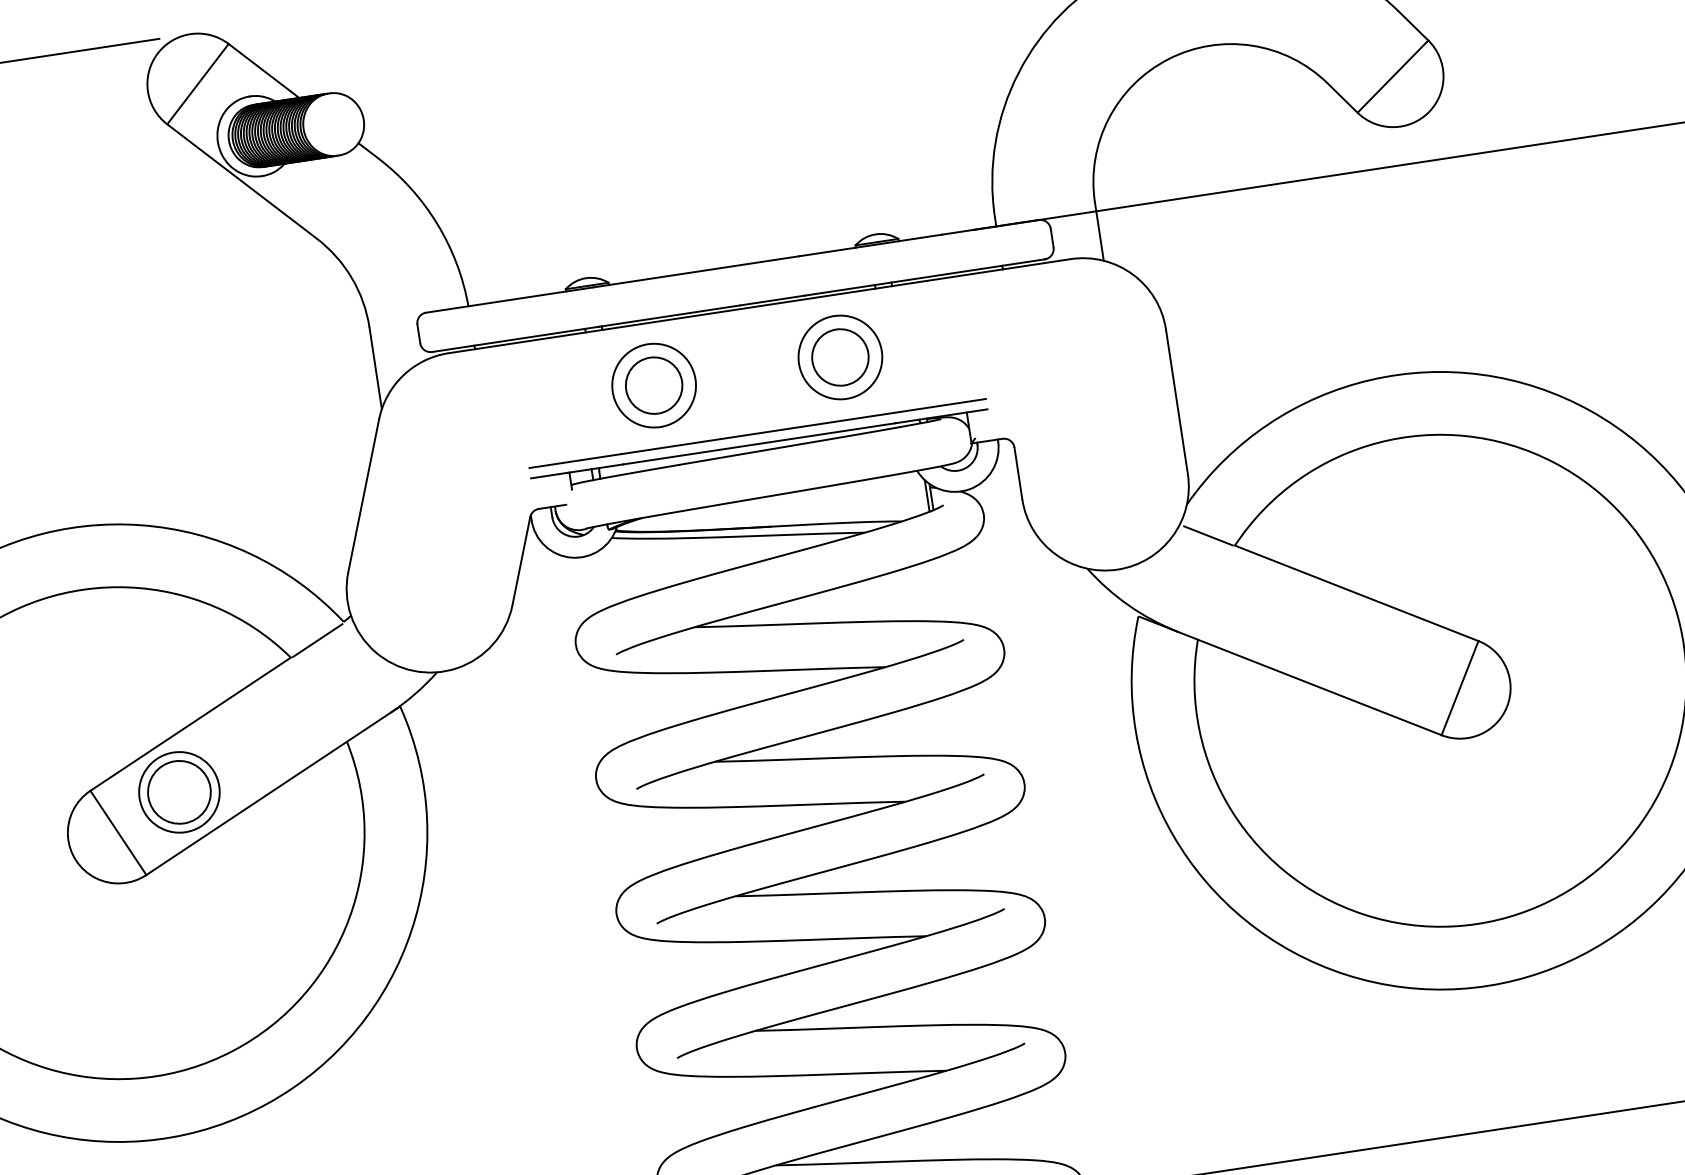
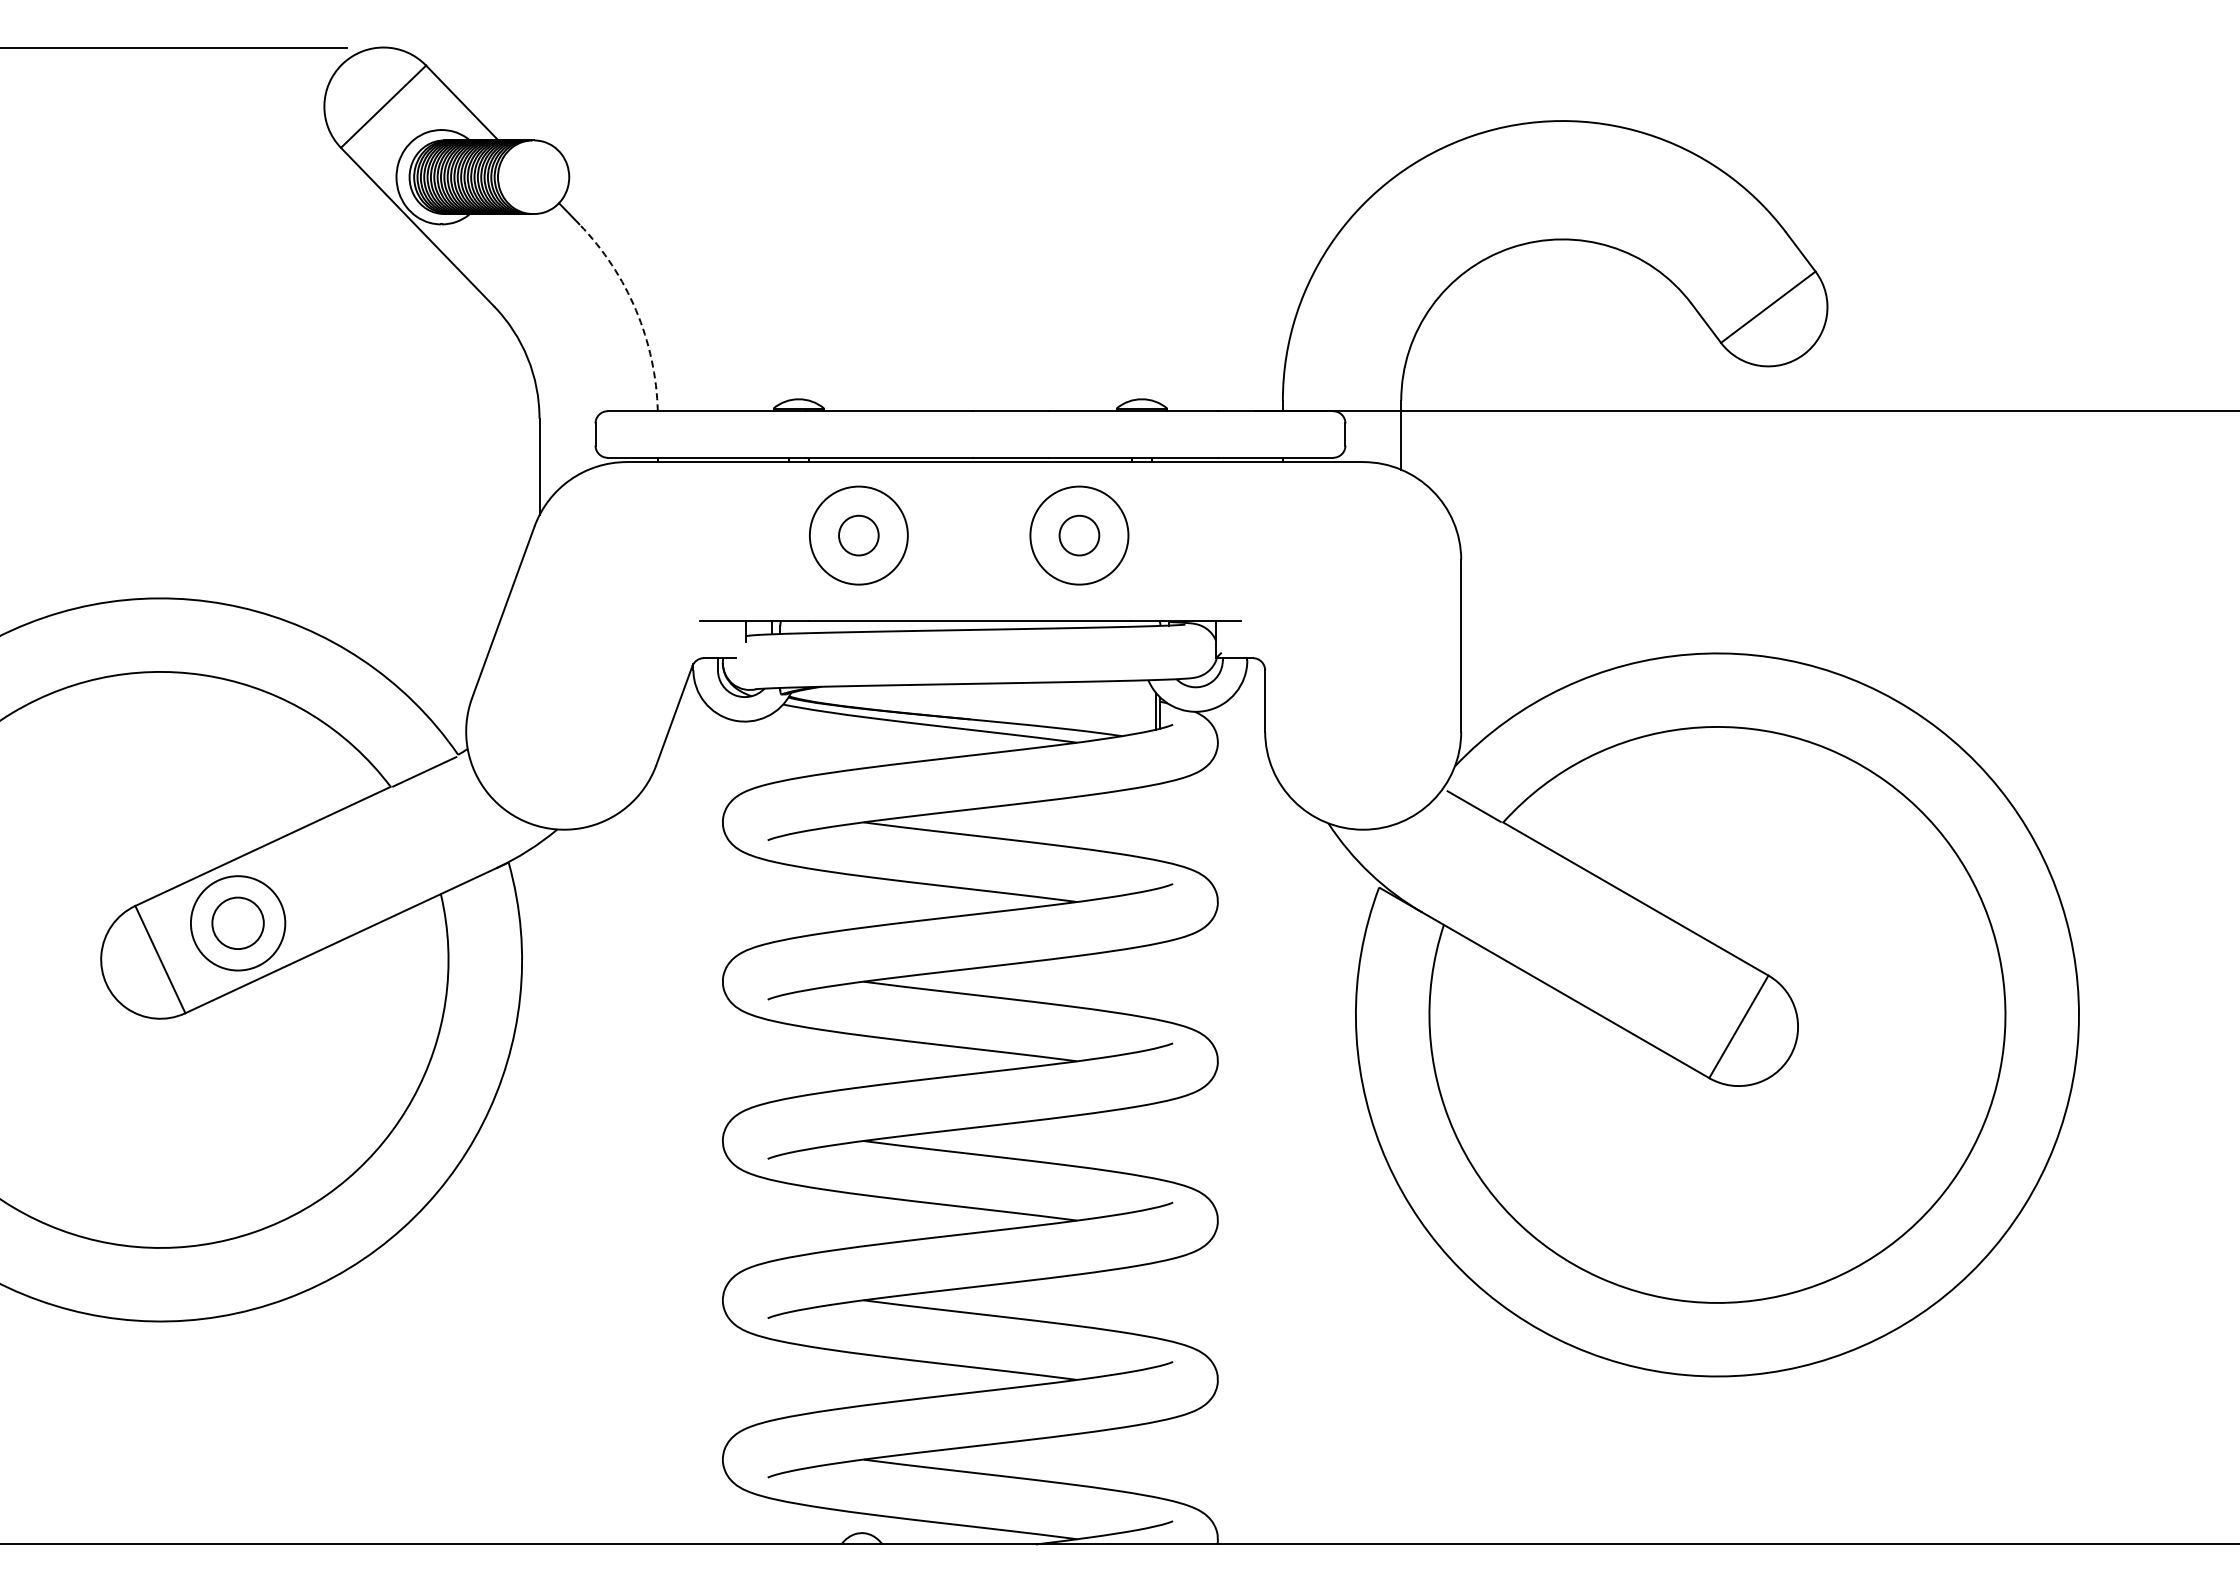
arc: (437, 223) -> (636, 310), solid -> dashed
circle: (840, 357) -> (1079, 535), size x0.6
circle: (653, 385) -> (858, 535), size x0.6
line: (757, 432) -> (970, 608), removed
circle: (178, 792) -> (237, 923), size x0.7

